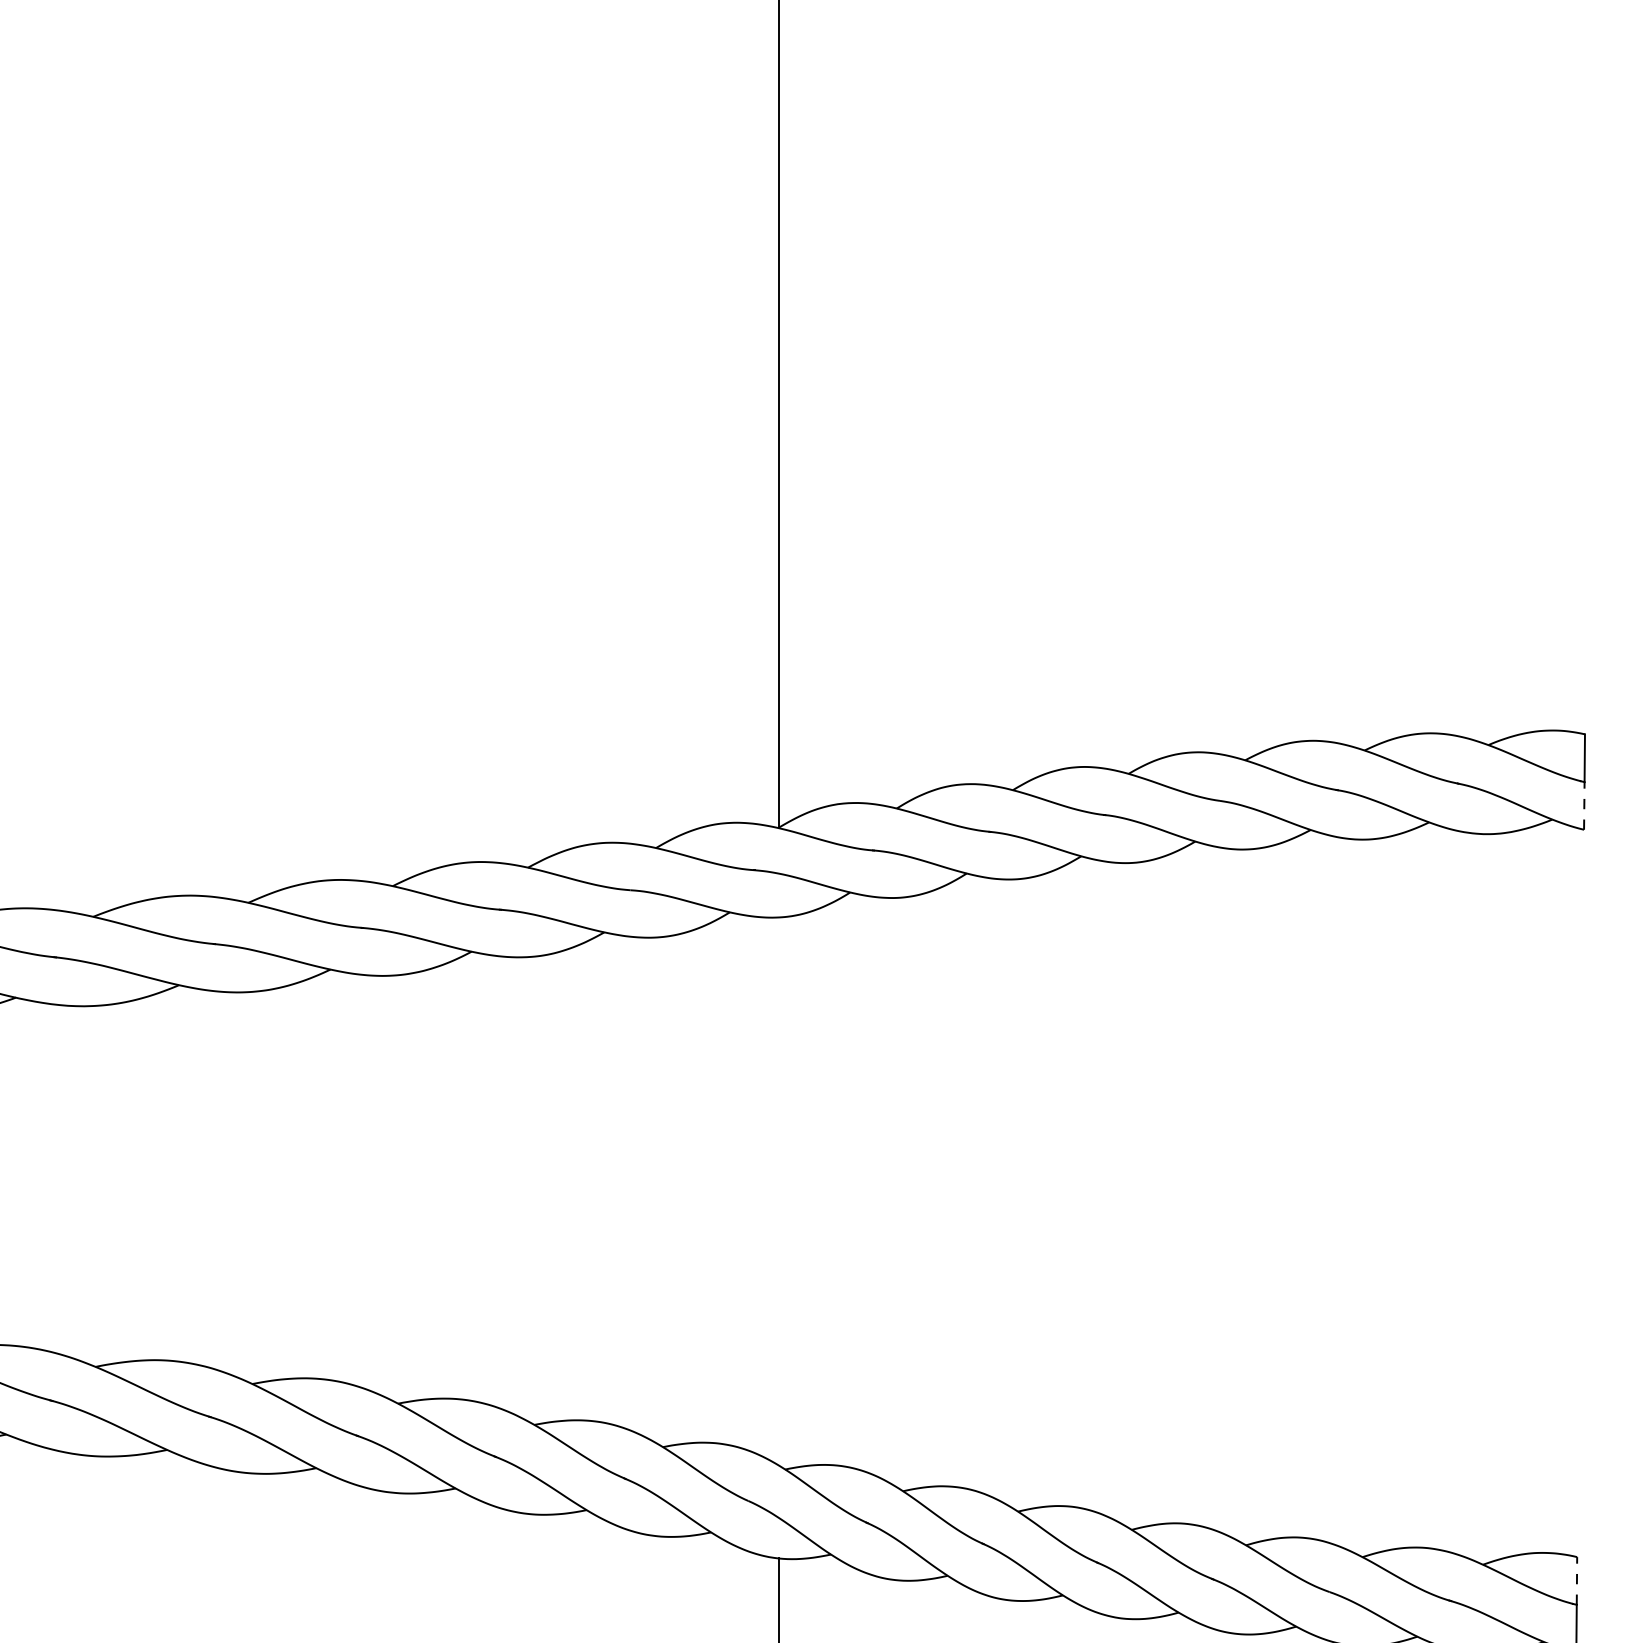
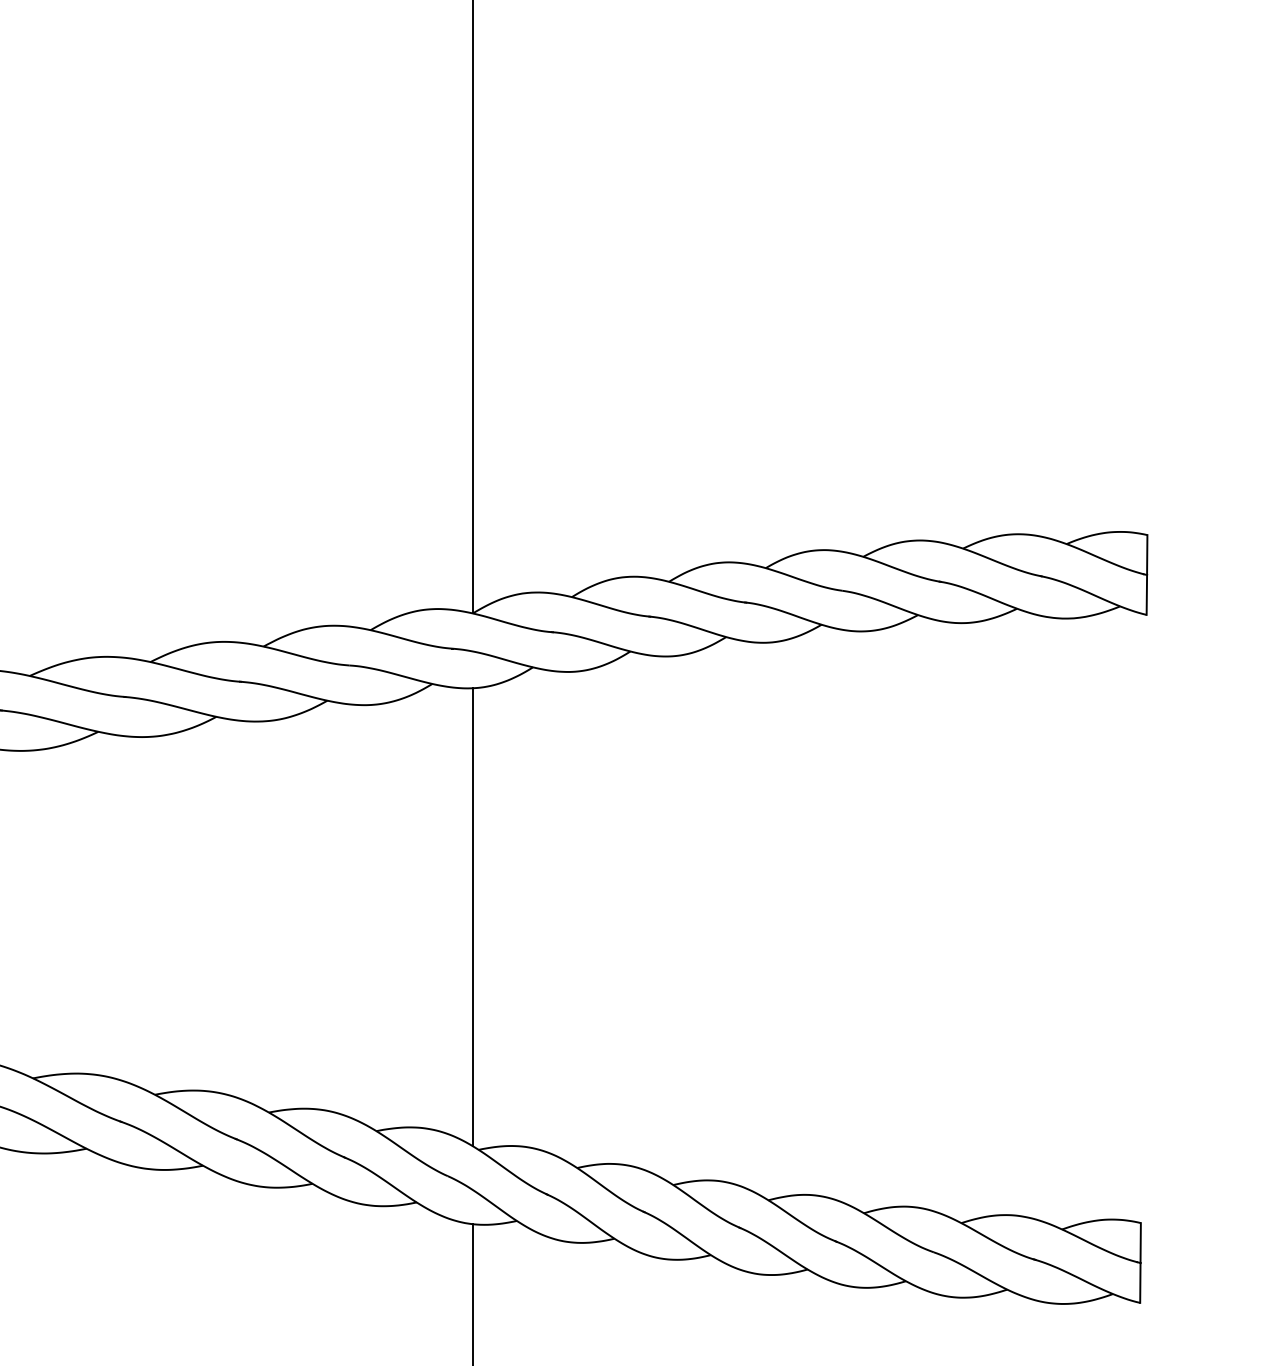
line: (1584, 805) -> (1147, 594), dashed -> solid
line: (778, 1191) -> (473, 917), added
line: (1576, 1580) -> (1140, 1242), dashed -> solid

